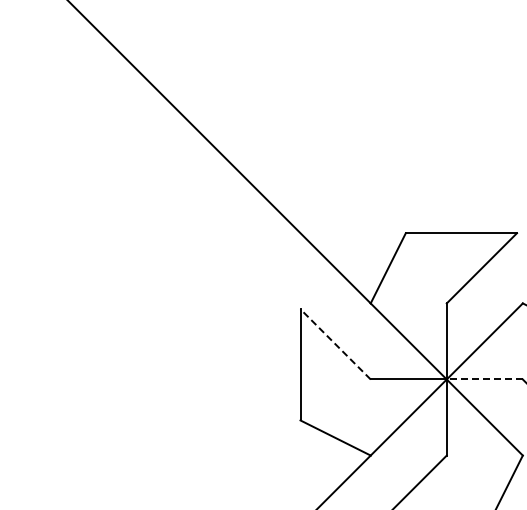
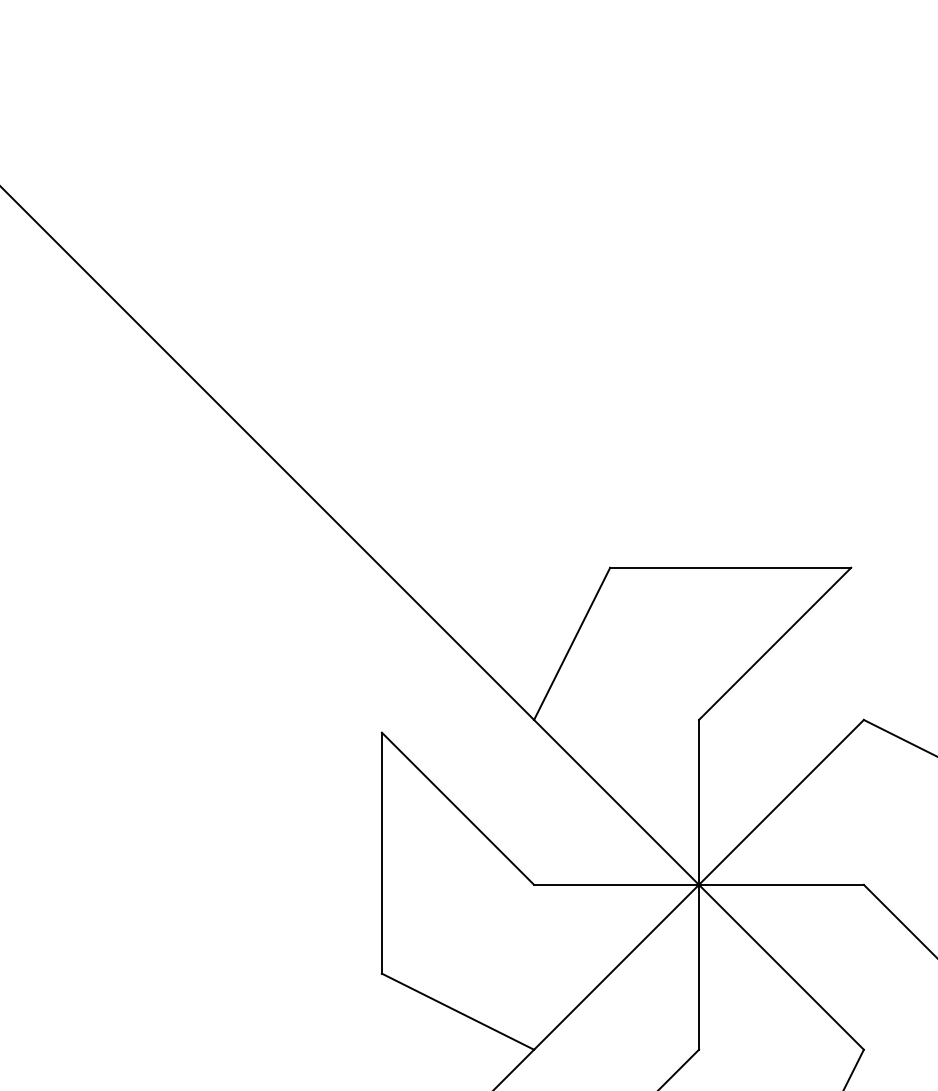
line: (335, 344) -> (457, 808), dashed -> solid
line: (484, 379) -> (780, 884), dashed -> solid

